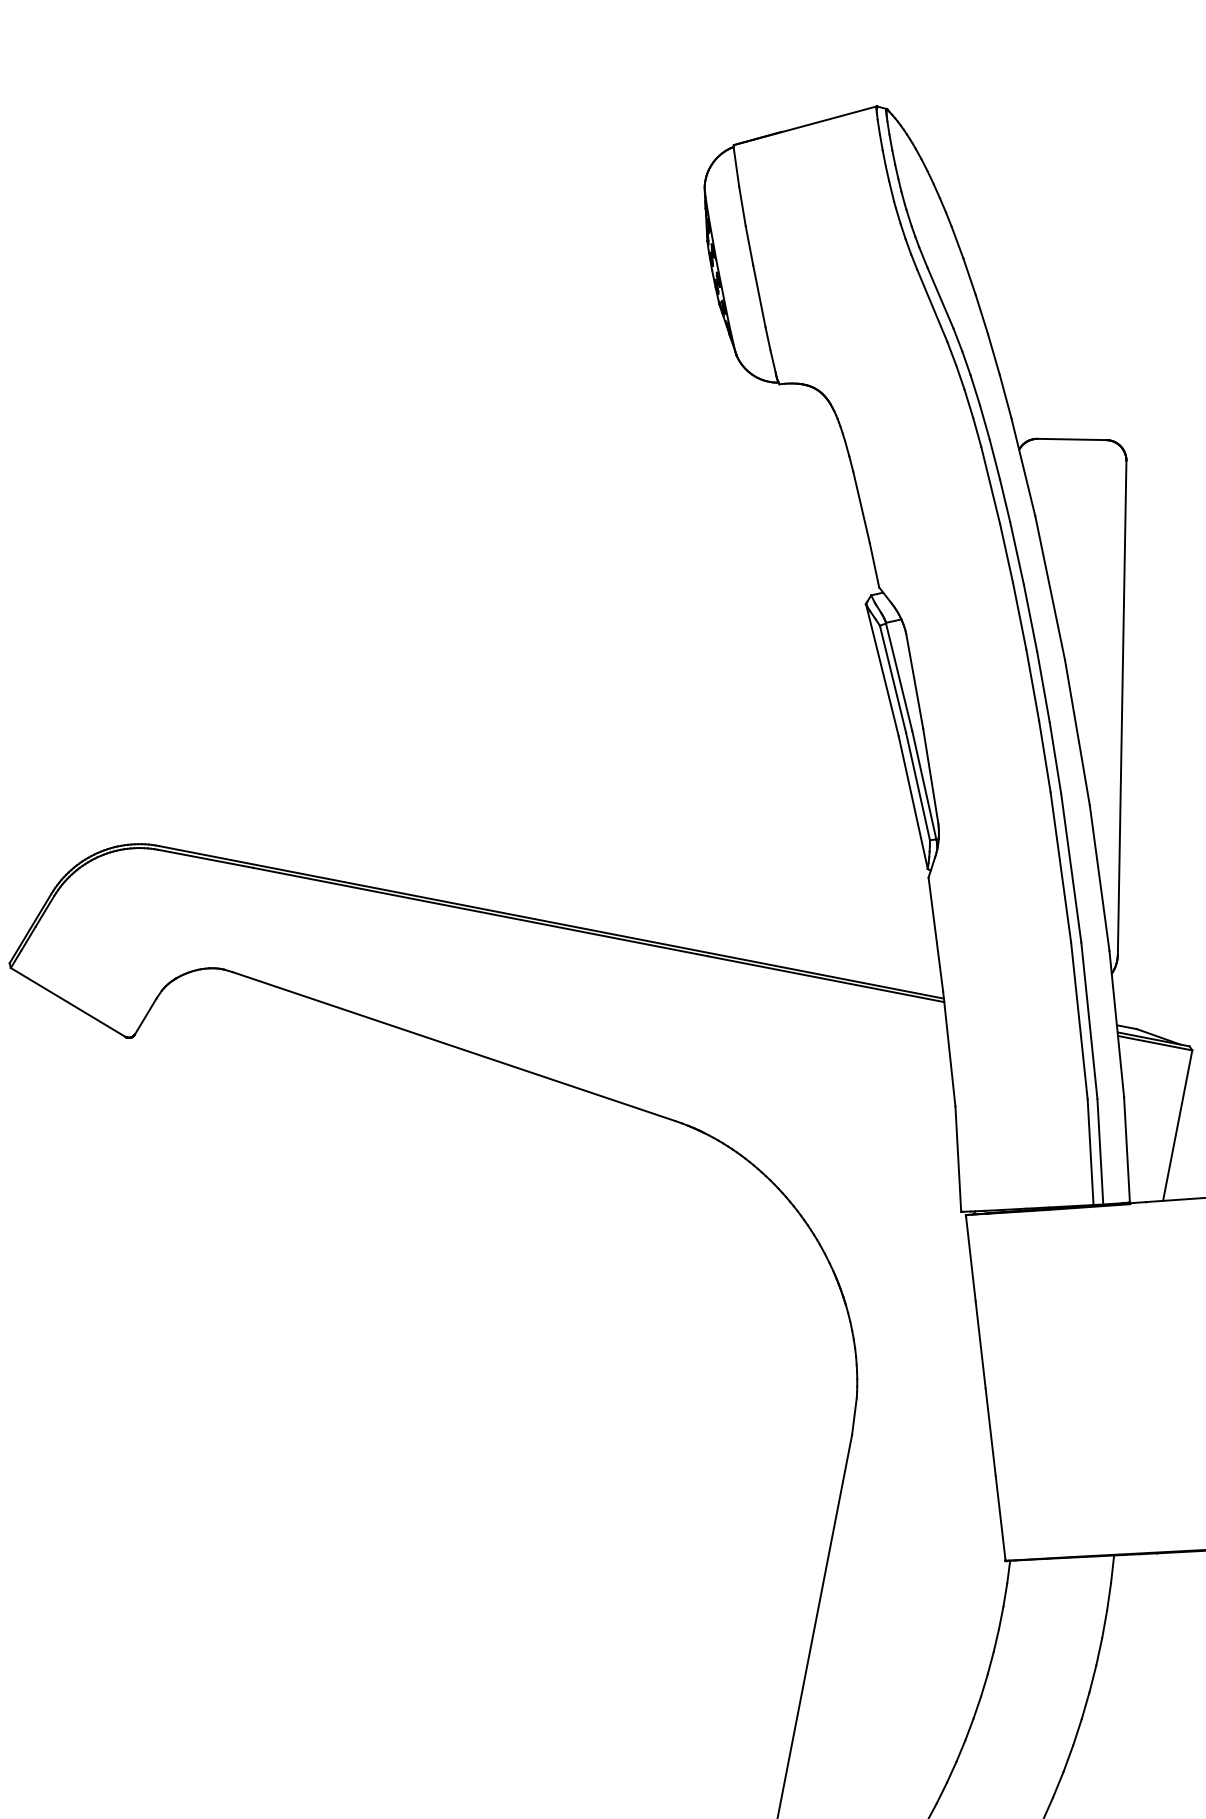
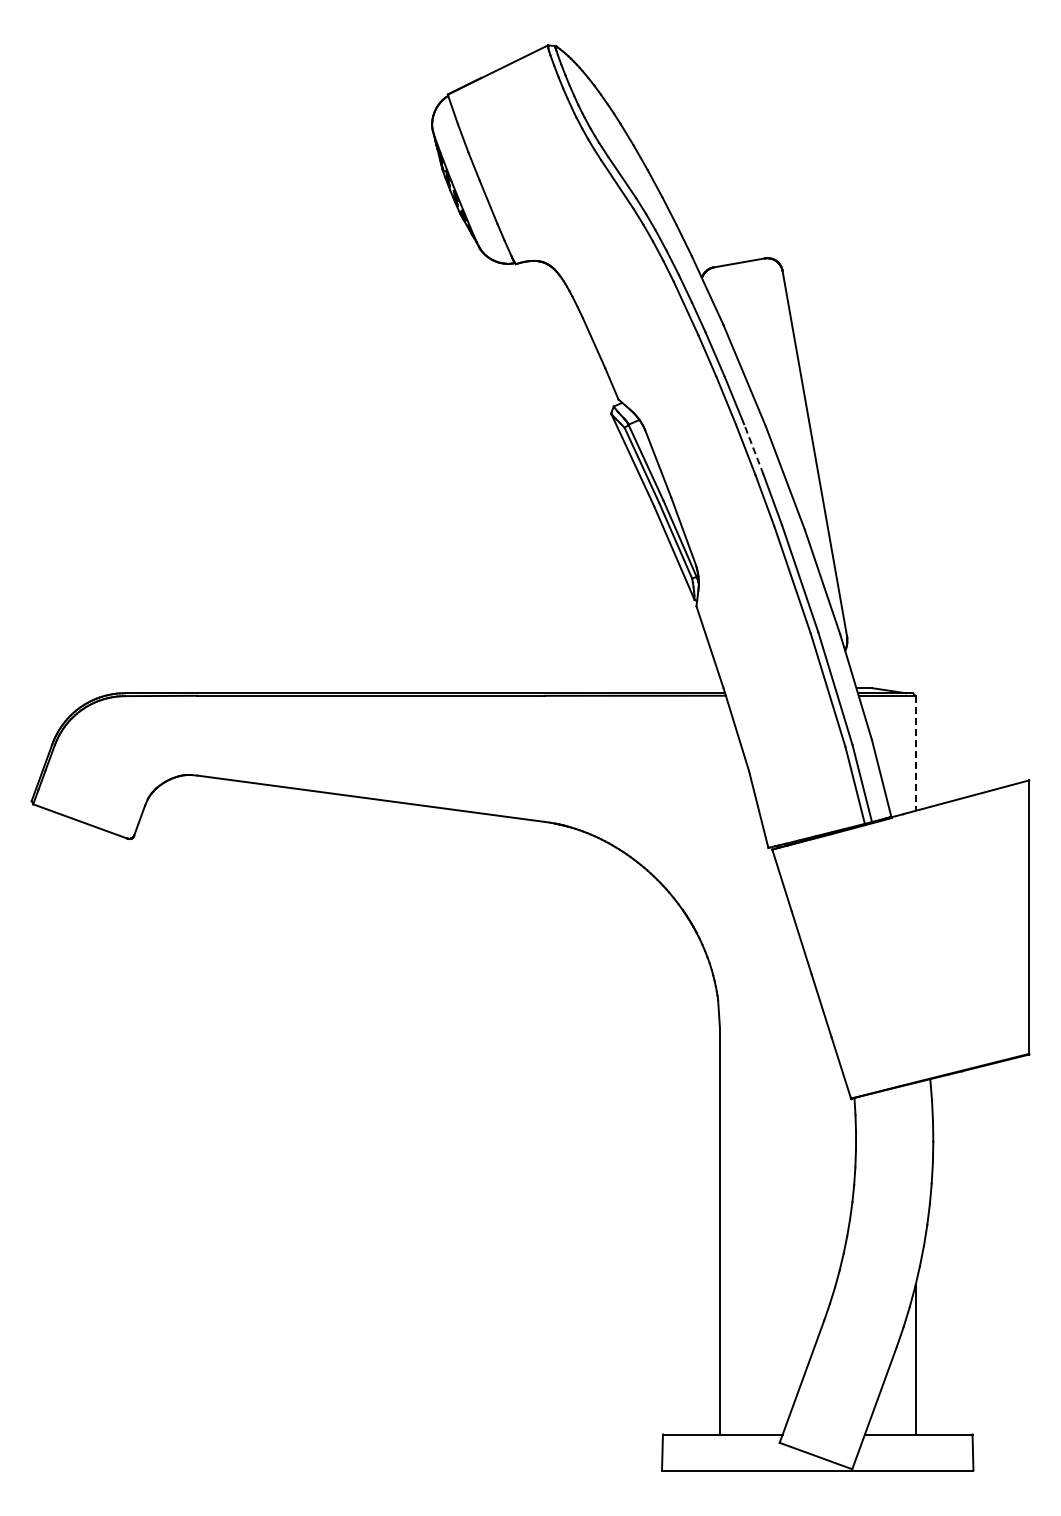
line: (1043, 687) -> (753, 449), solid -> dashed
line: (1177, 1125) -> (915, 753), solid -> dashed

